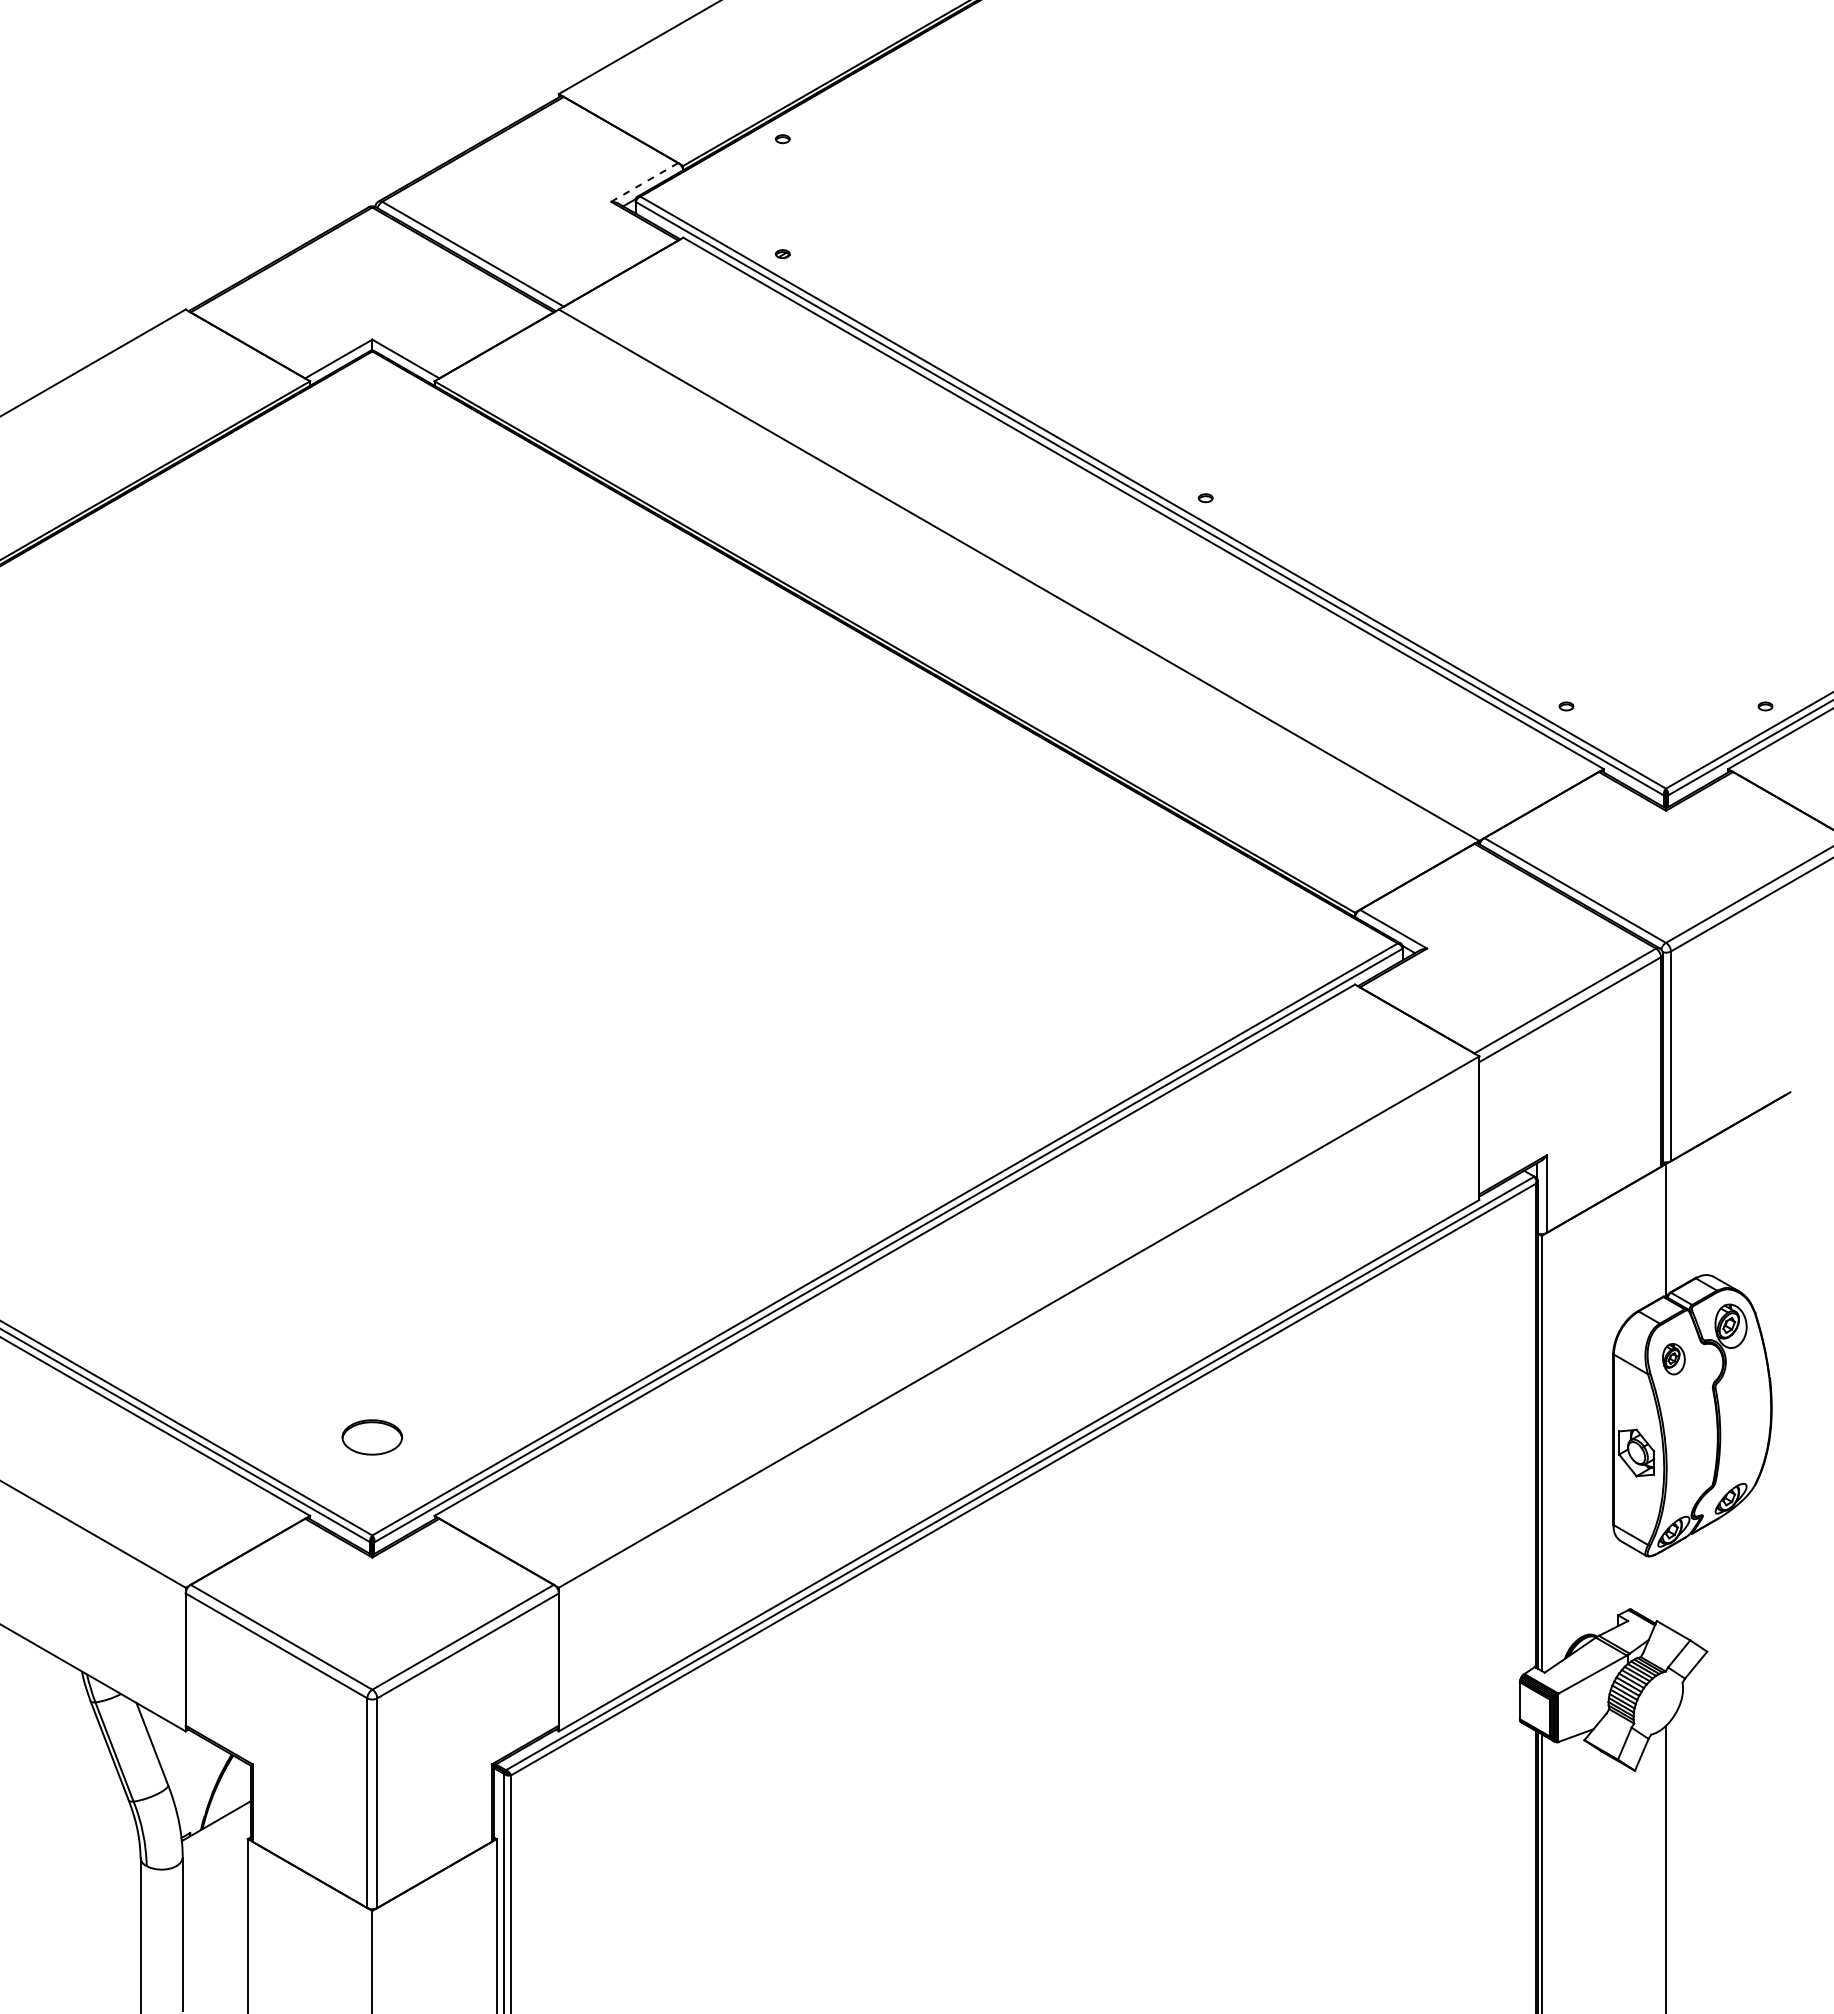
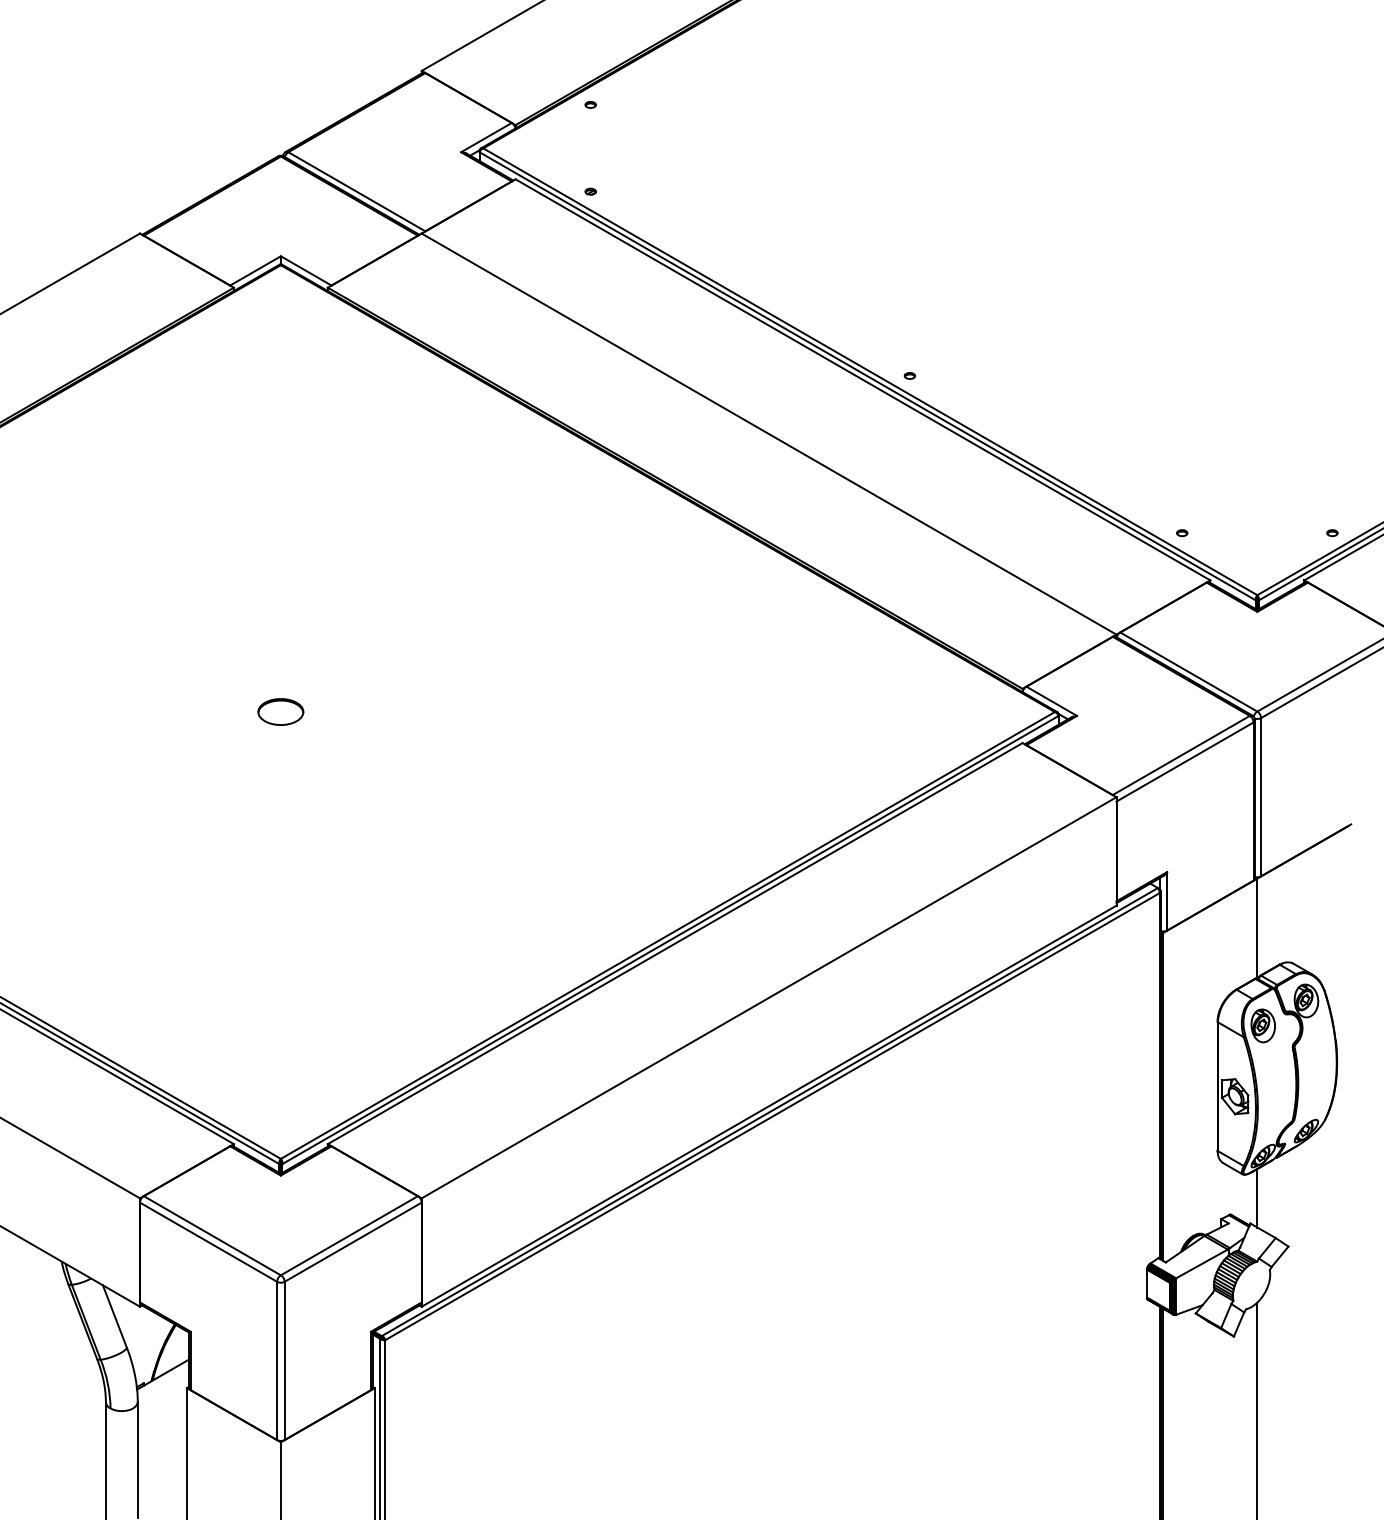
line: (644, 182) -> (486, 137), dashed -> solid
part: (1673, 1358) -> (1263, 1025), size x1.43
part: (372, 1437) -> (281, 712), moved
line: (1666, 1587) -> (1257, 1198), added

